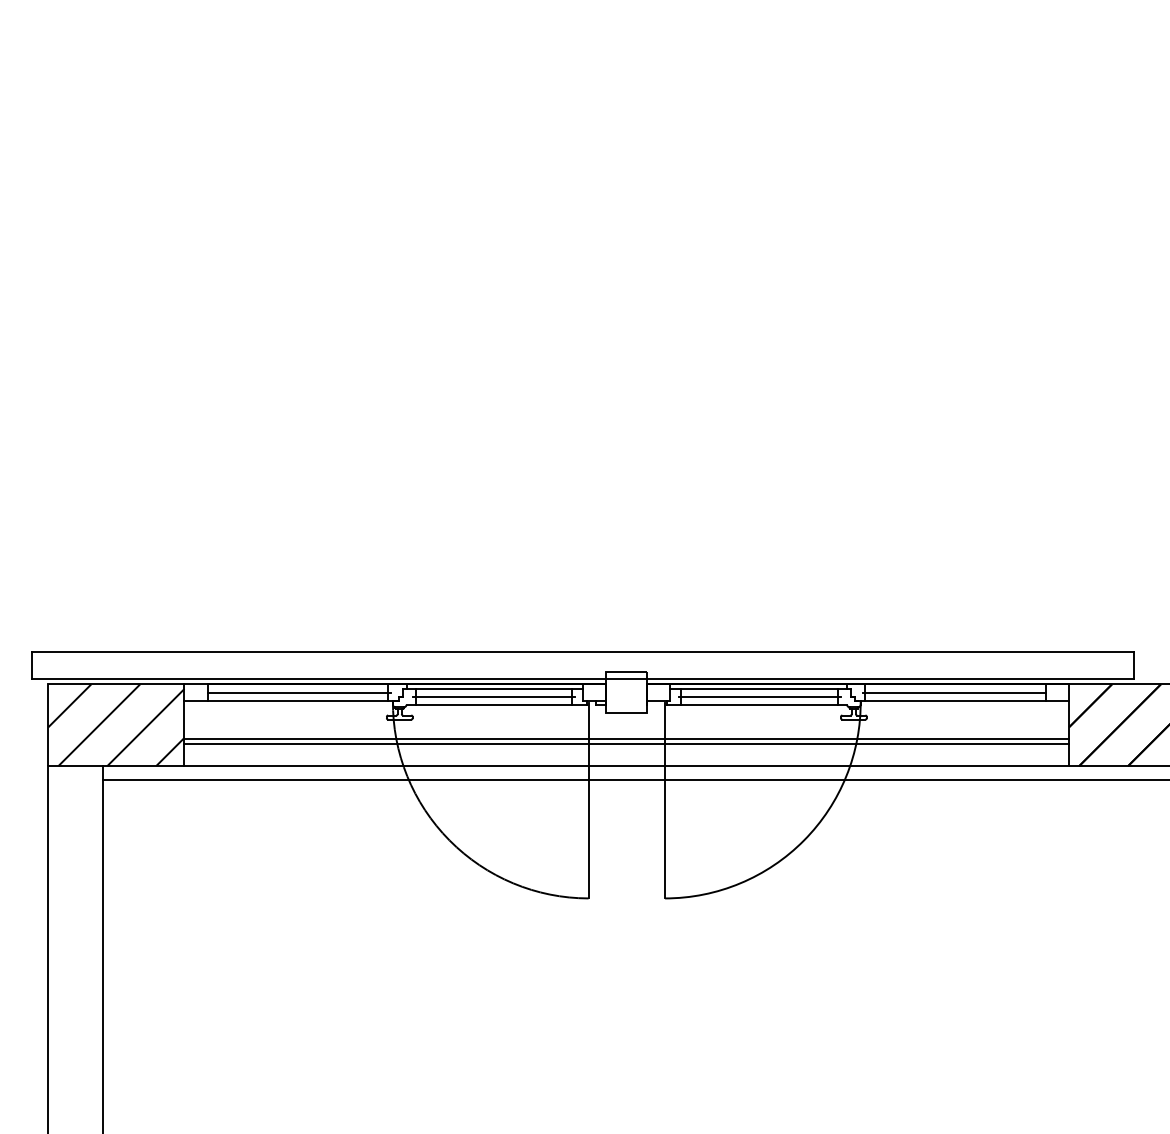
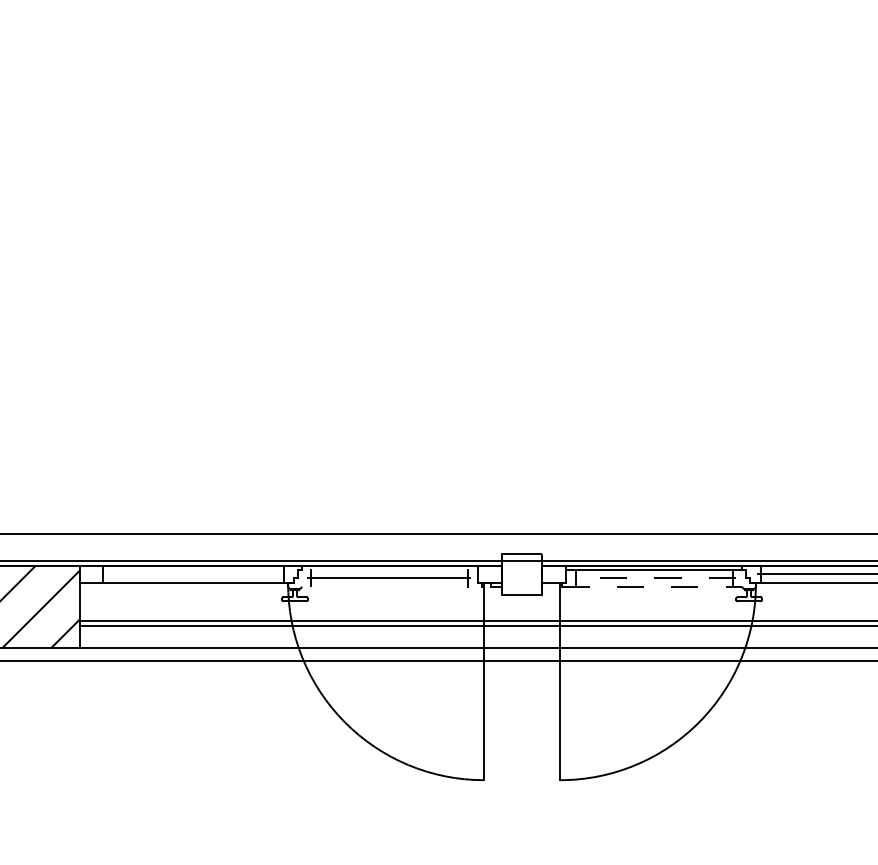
line: (494, 688) -> (389, 570), removed
line: (299, 692) -> (194, 574), removed
line: (759, 696) -> (654, 578), solid -> dashed
line: (496, 704) -> (391, 586), removed
line: (757, 704) -> (652, 586), solid -> dashed

